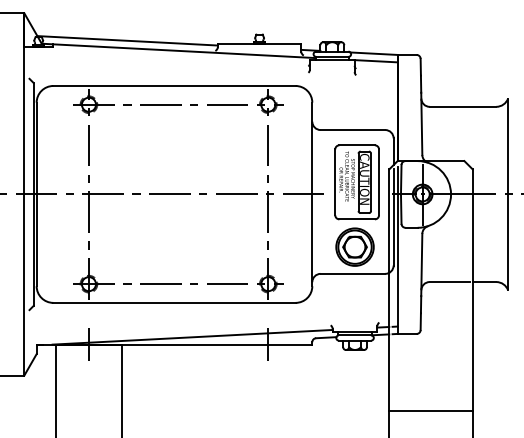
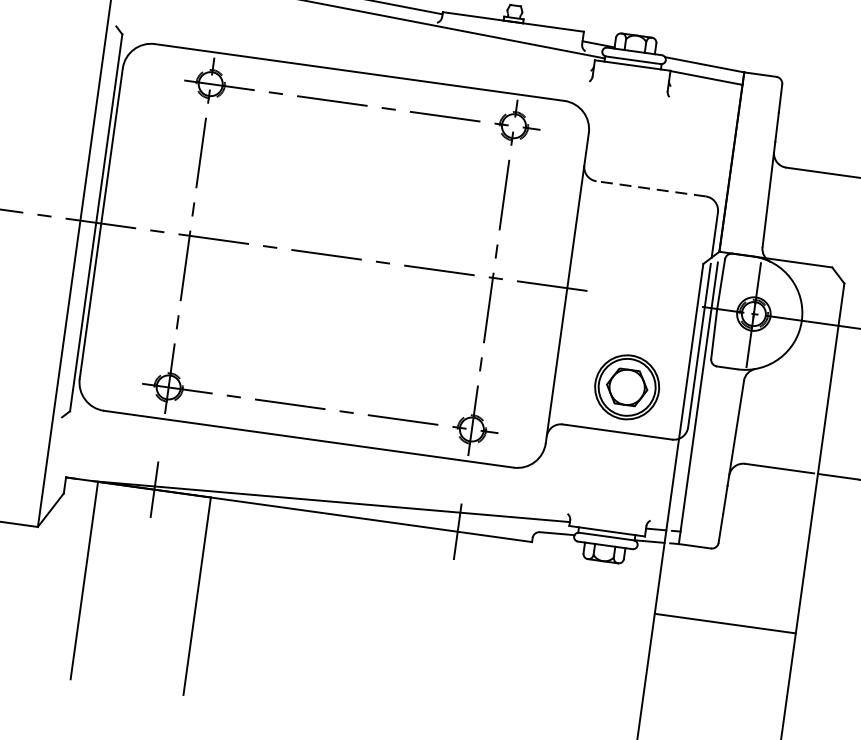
line: (352, 130) -> (650, 189), solid -> dashed
part: (356, 182) -> (644, 278), removed
line: (430, 411) -> (724, 623), moved

